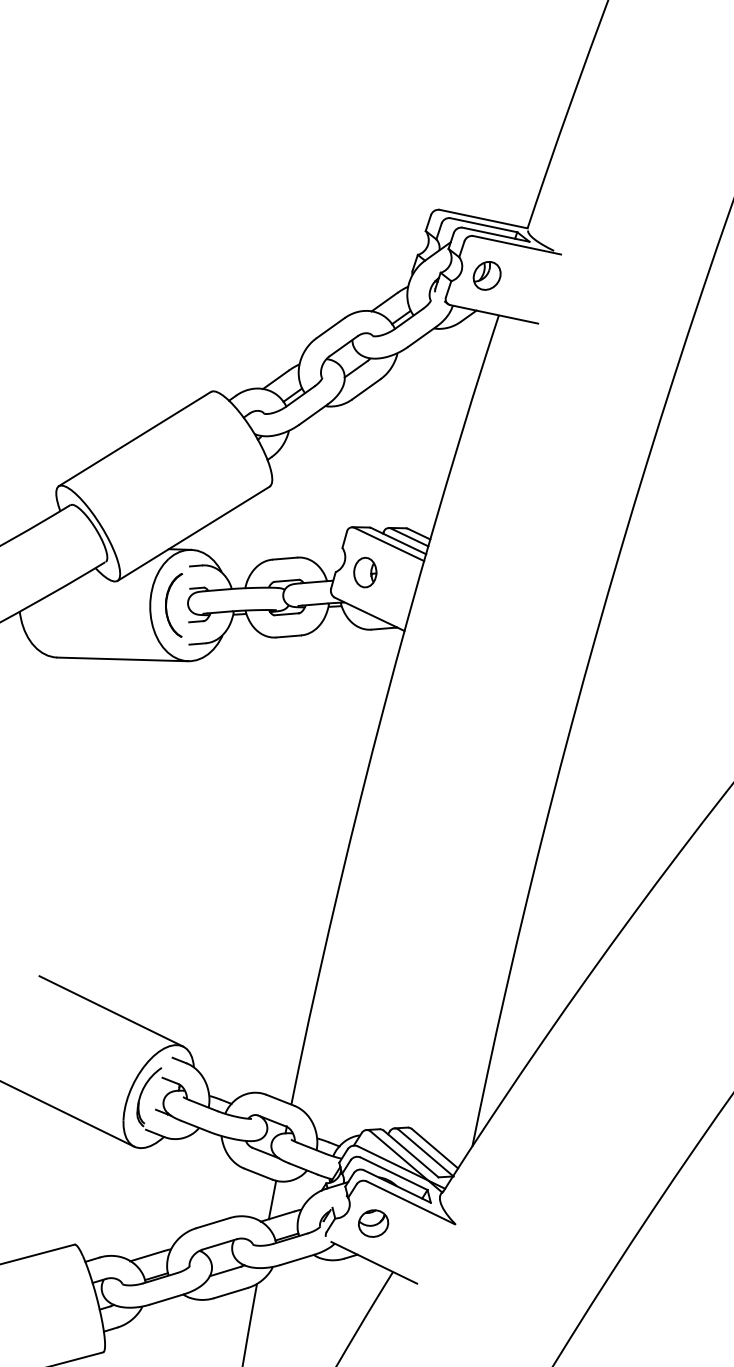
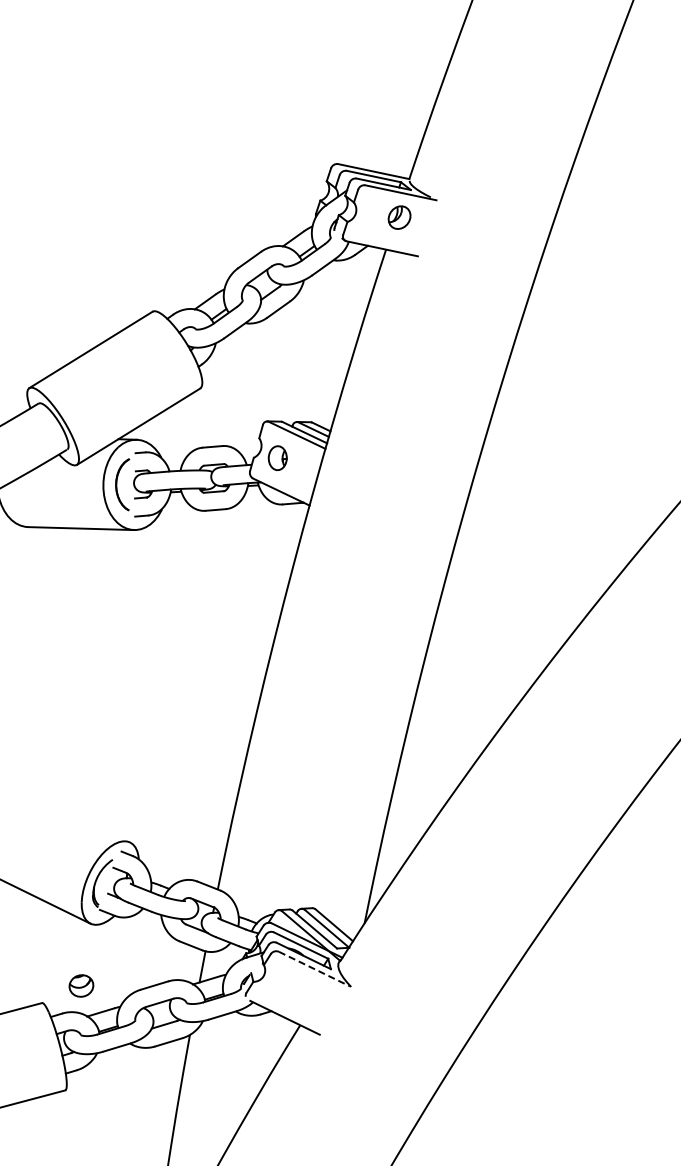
part: (487, 275) -> (399, 217), moved
line: (110, 1010) -> (71, 813), removed
line: (410, 1203) -> (314, 969), solid -> dashed
part: (373, 1222) -> (81, 985), moved

